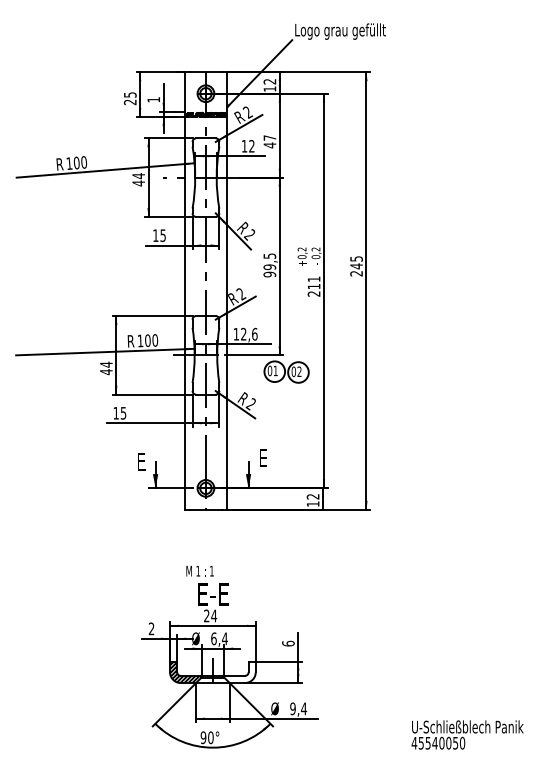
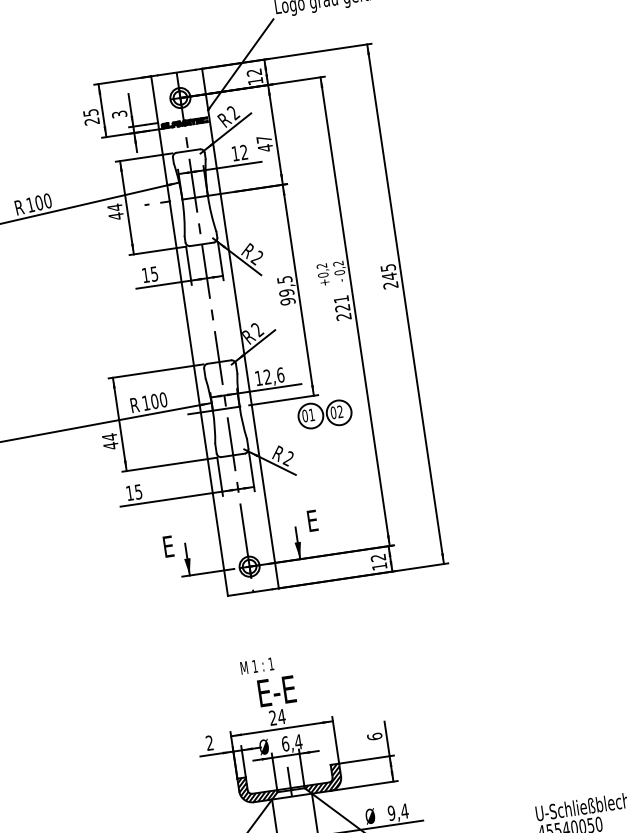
text: (153, 99) -> (119, 114), 1 -> 3
text: (313, 286) -> (341, 308), 211 -> 221
hatch: (240, 672) -> (322, 779), added

